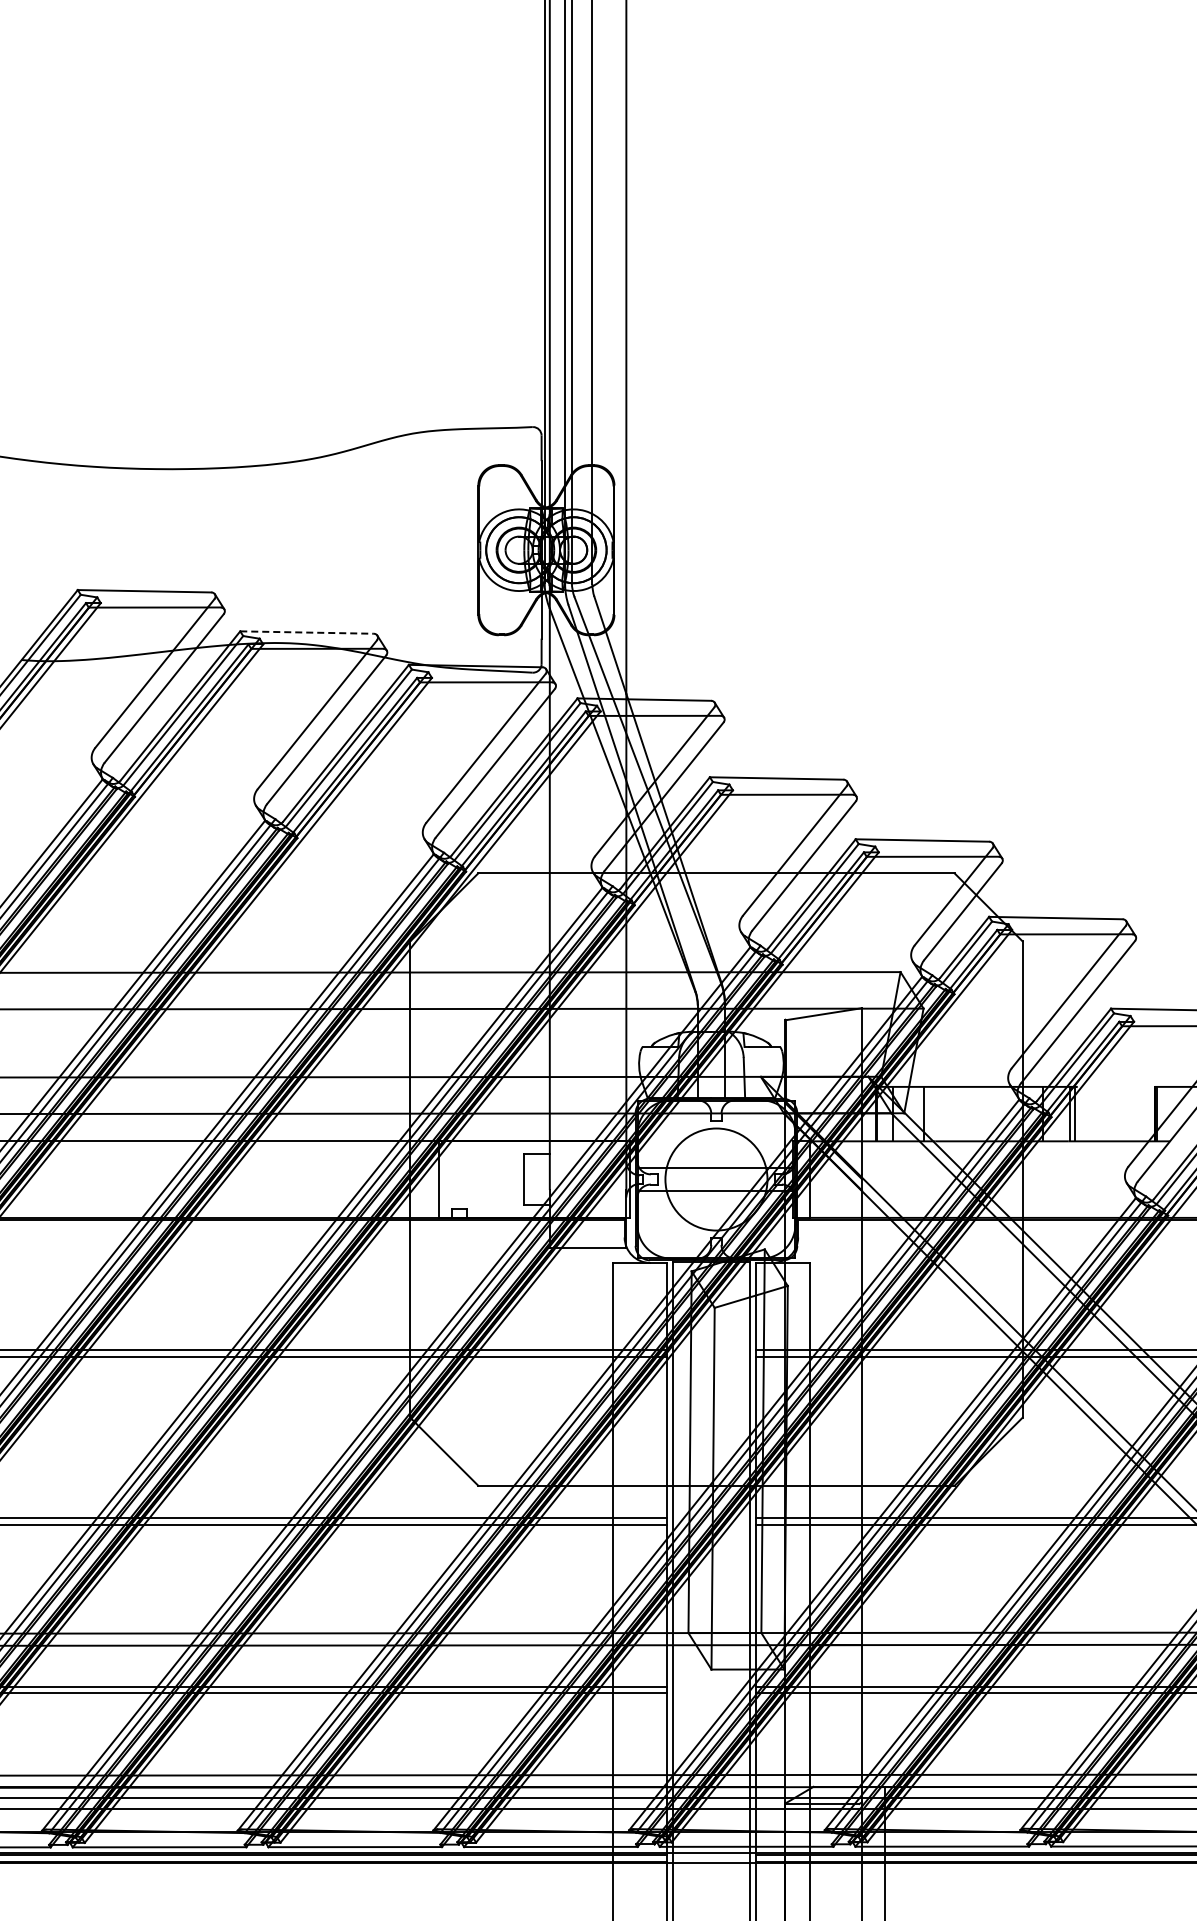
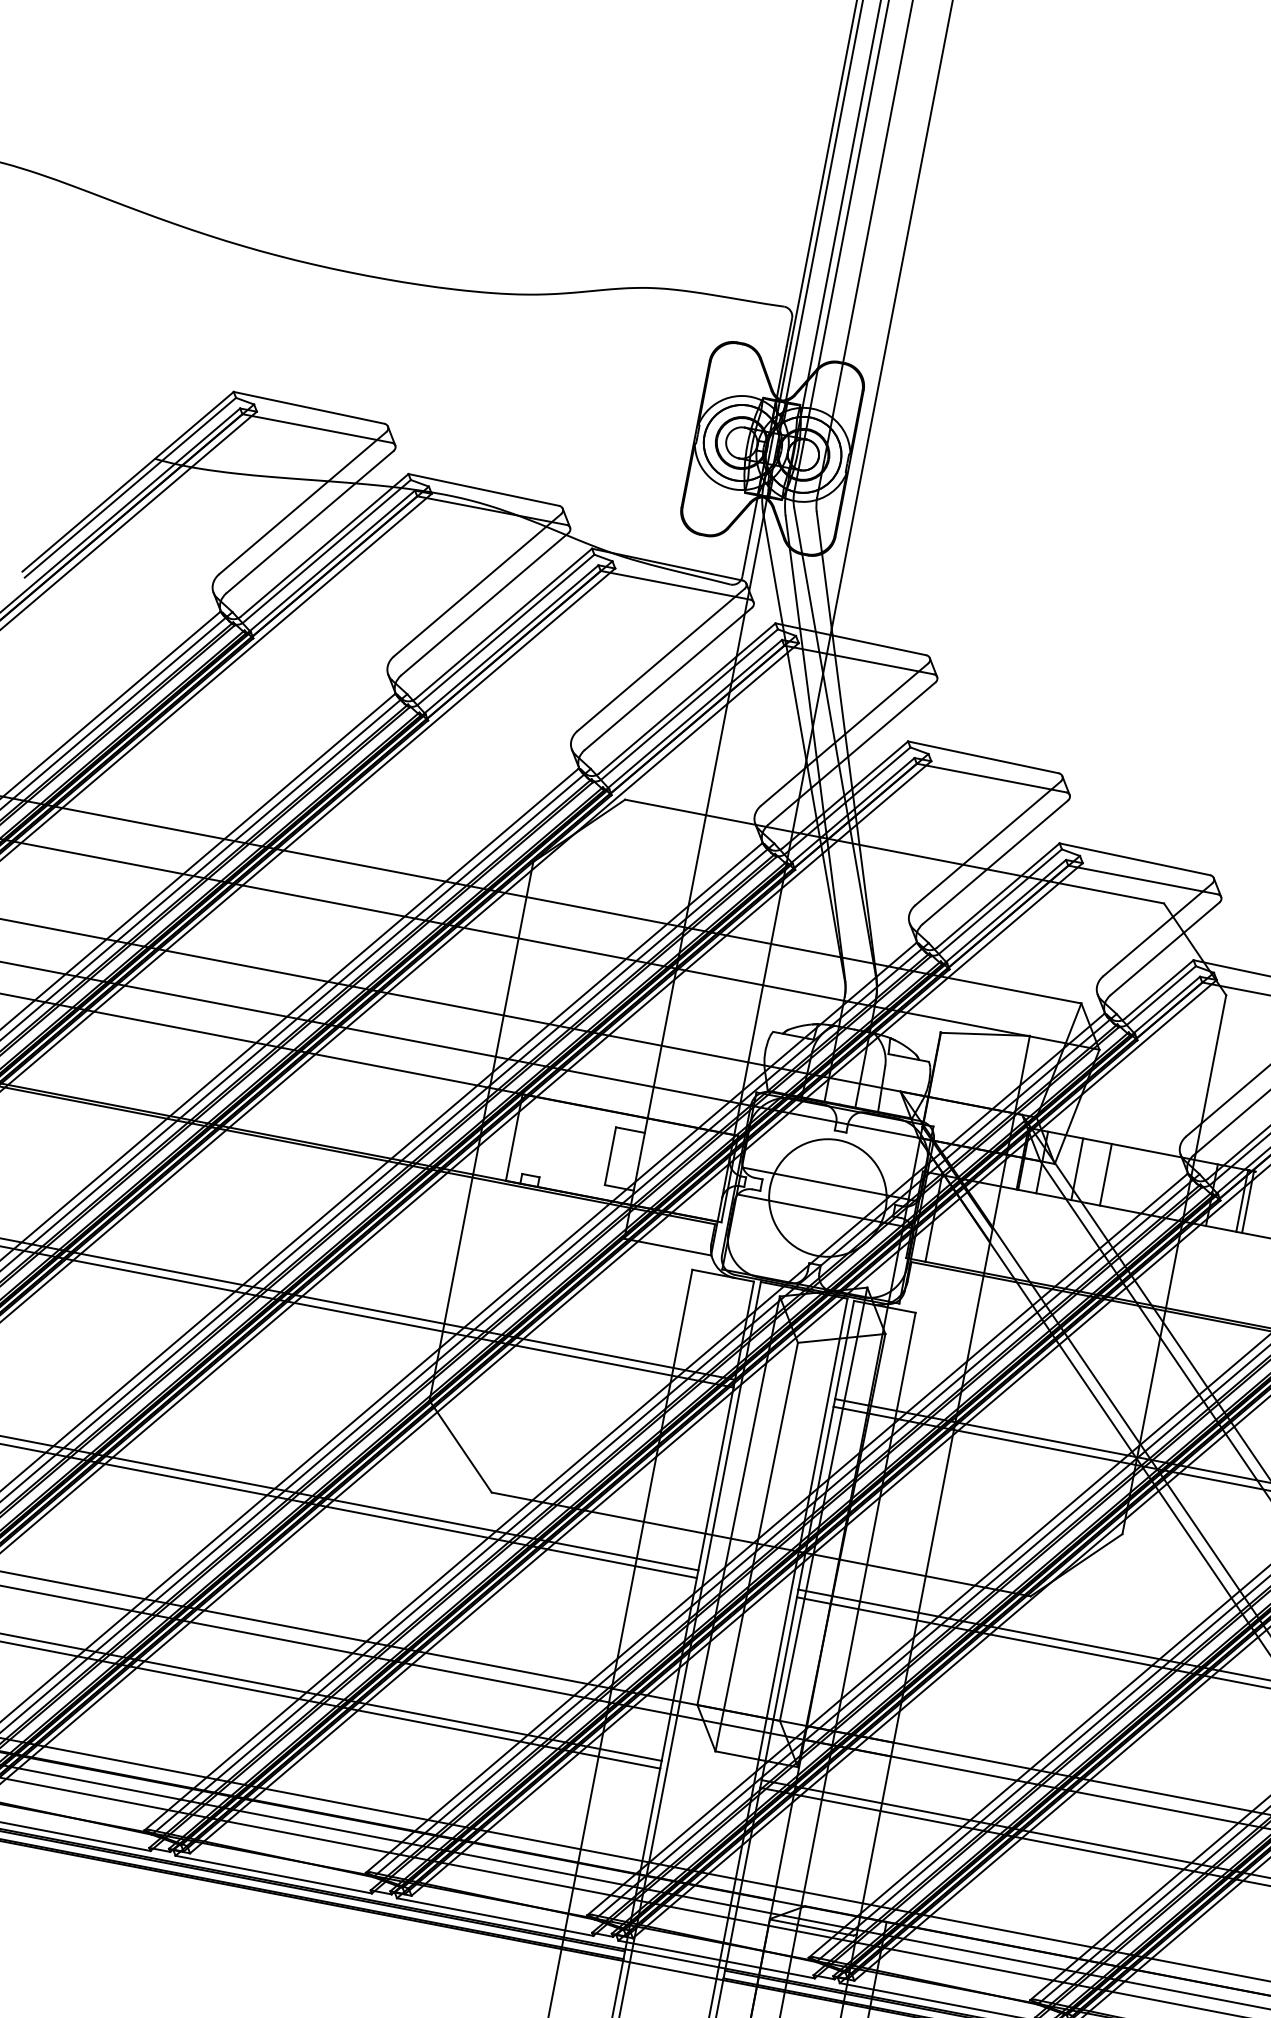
line: (307, 632) -> (484, 489), dashed -> solid
line: (949, 1113) -> (1105, 1174), added

